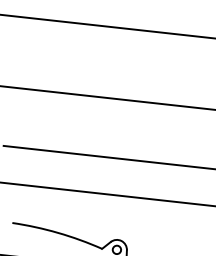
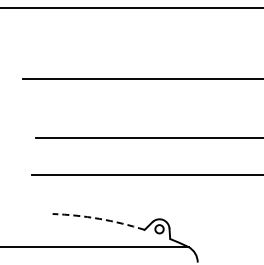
arc: (58, 232) -> (99, 218), solid -> dashed

